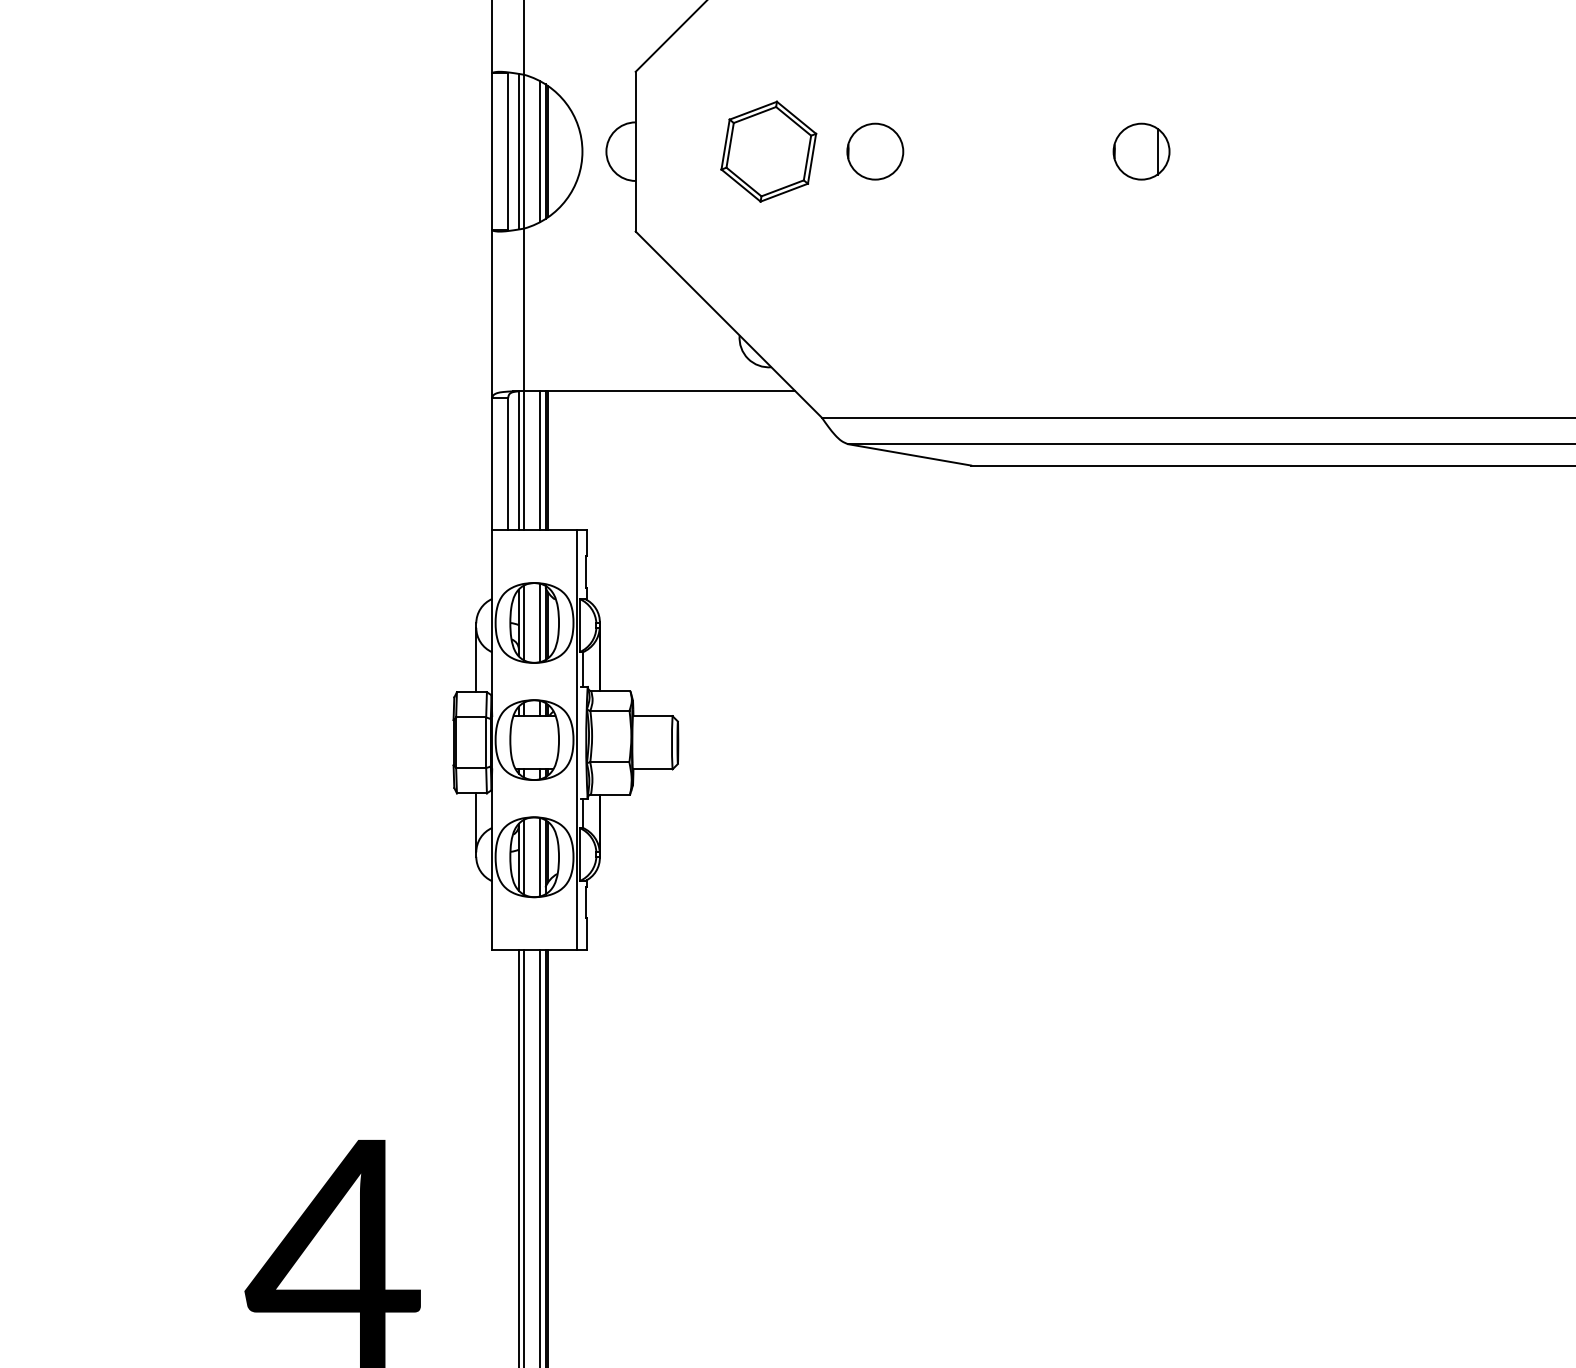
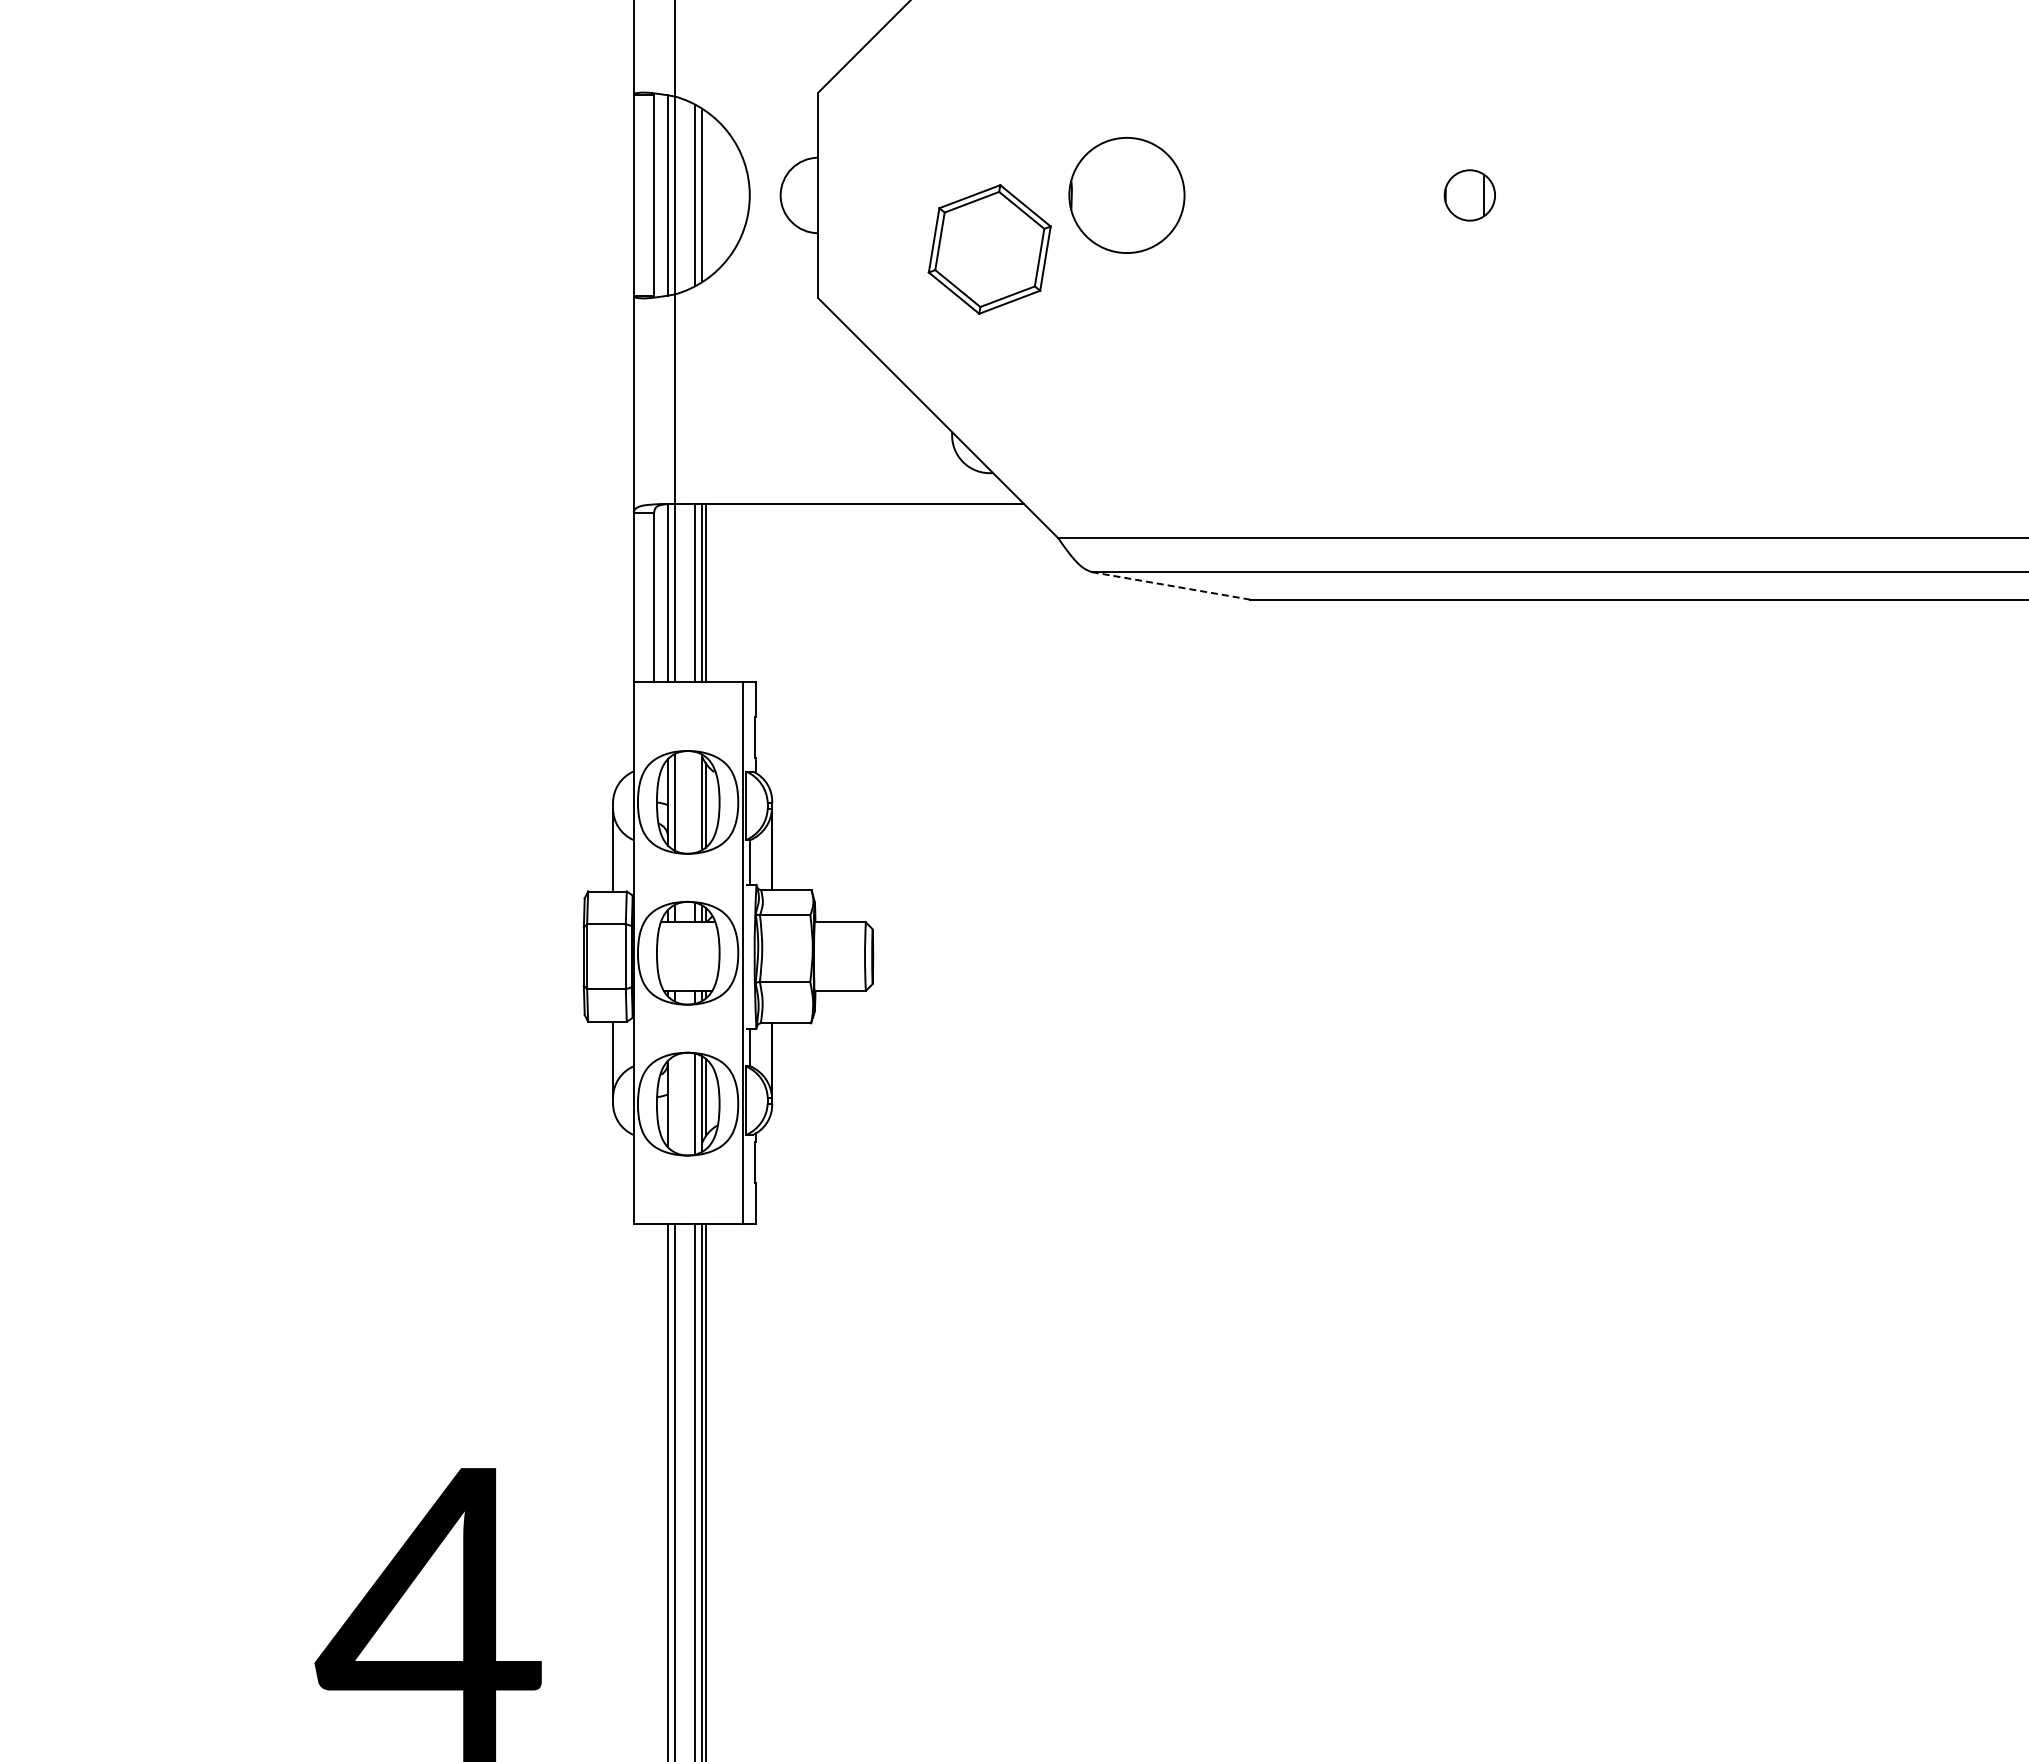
line: (548, 151) -> (705, 195), removed
part: (768, 151) -> (989, 249), moved
circle: (874, 151) -> (1126, 195), size x1.6
part: (1141, 151) -> (1469, 195), size x0.7
line: (909, 454) -> (1170, 585), solid -> dashed
line: (540, 622) -> (695, 801), removed
line: (523, 856) -> (674, 1103), removed

